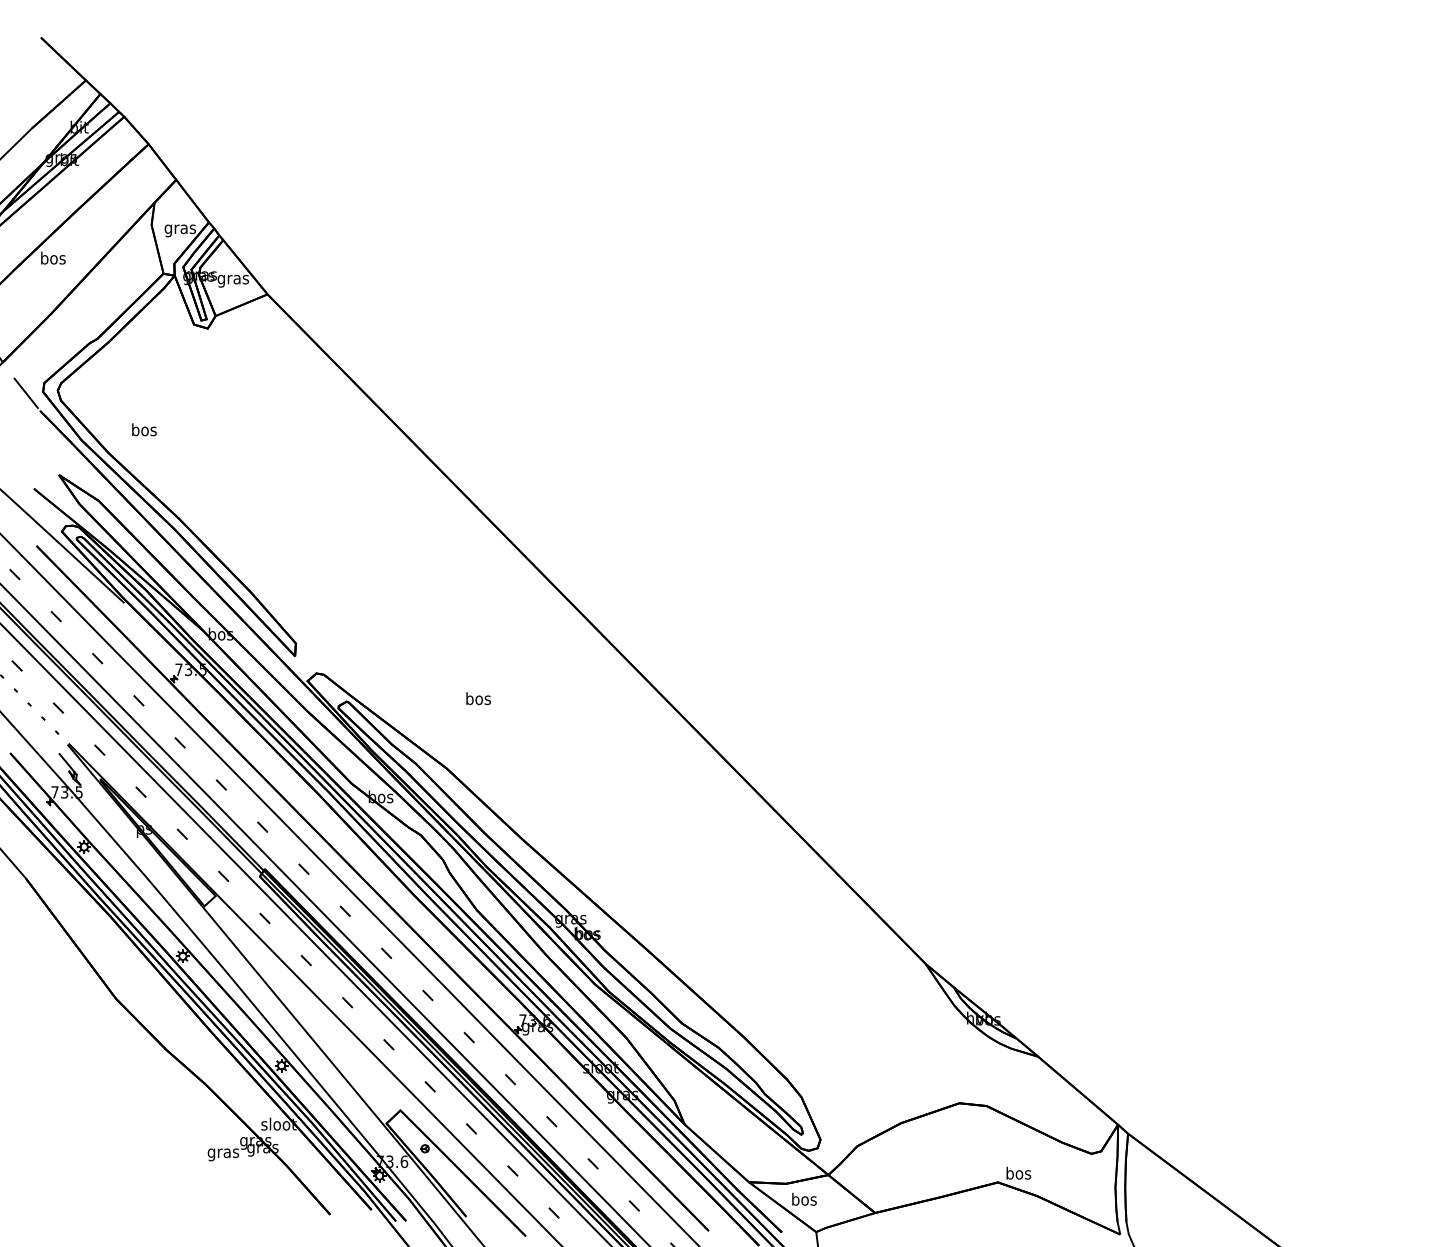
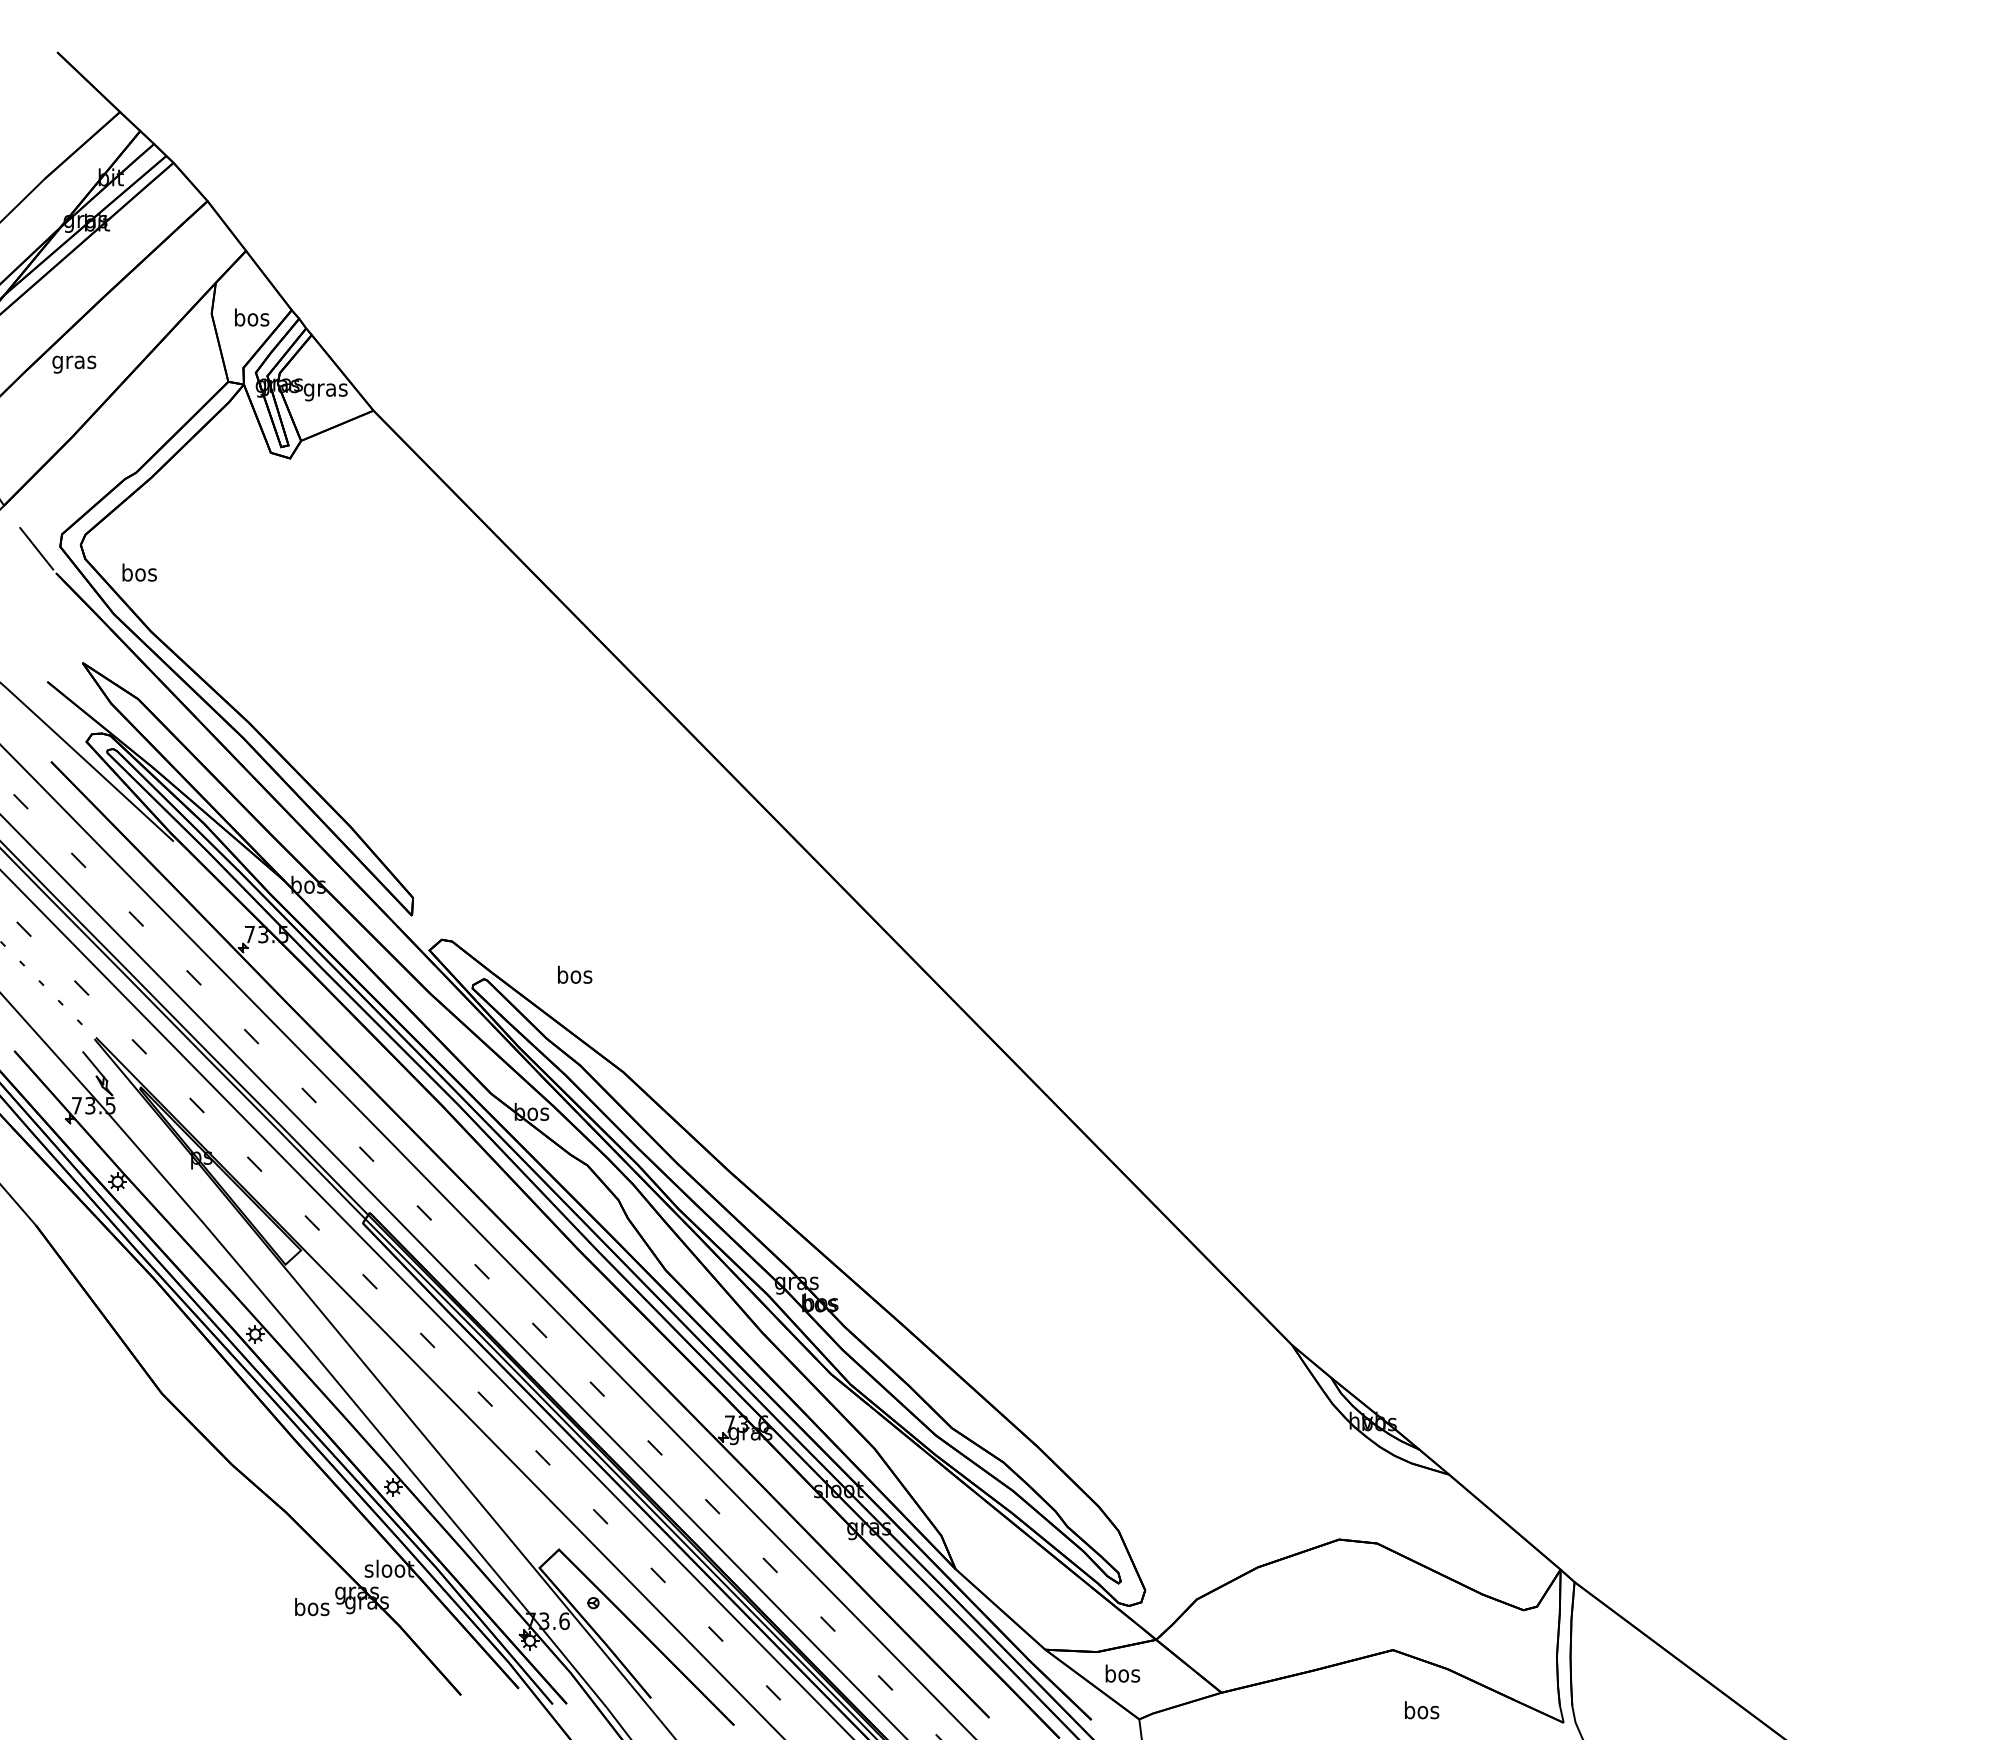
text: (180, 229) -> (251, 319), gras -> bos
text: (53, 259) -> (74, 362), bos -> gras
text: (144, 429) -> (139, 572), moved
text: (478, 698) -> (575, 974), moved
text: (223, 1153) -> (311, 1609), gras -> bos
text: (1019, 1173) -> (1422, 1710), moved

